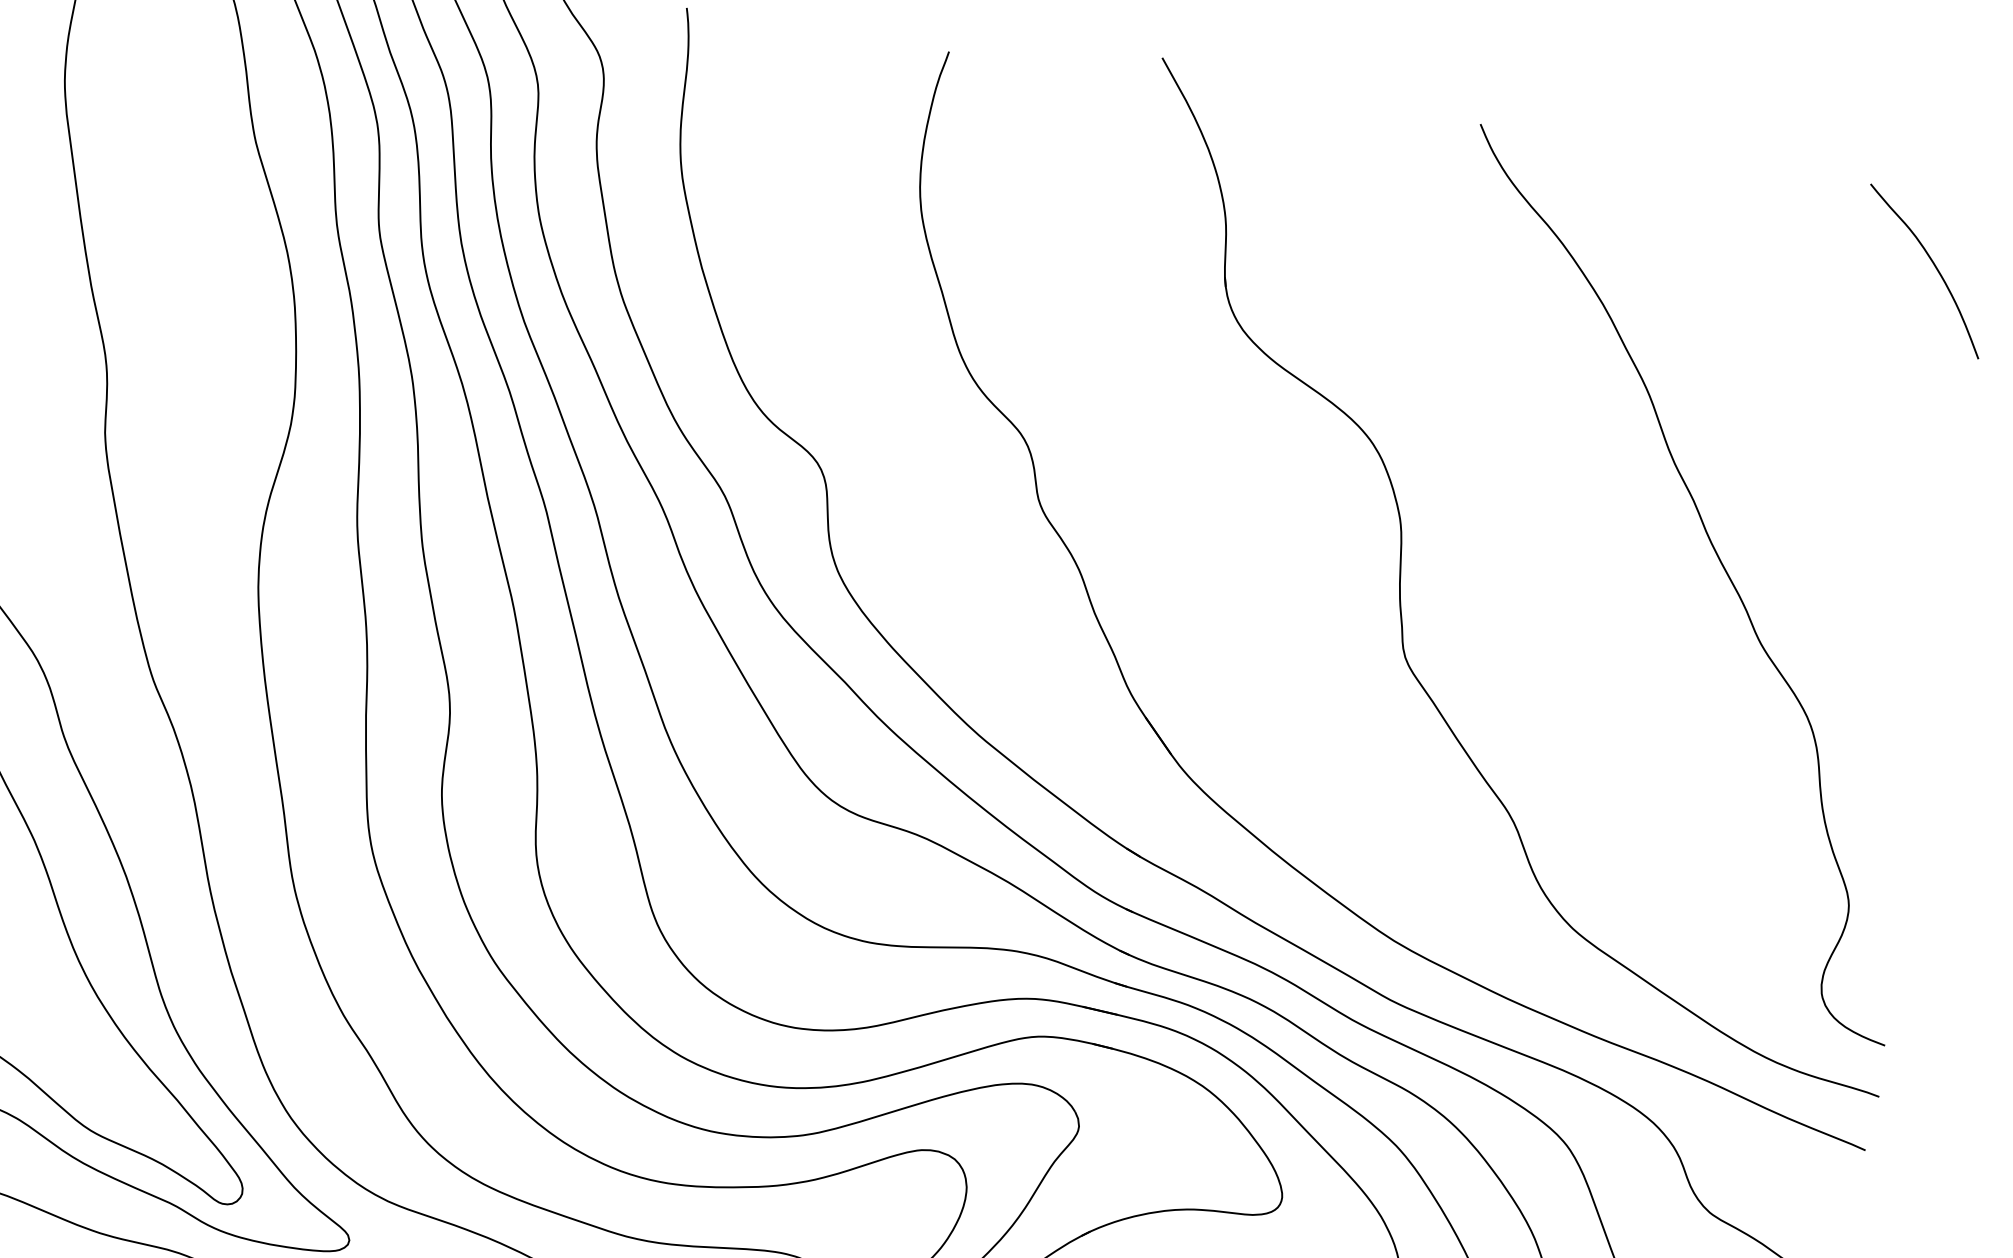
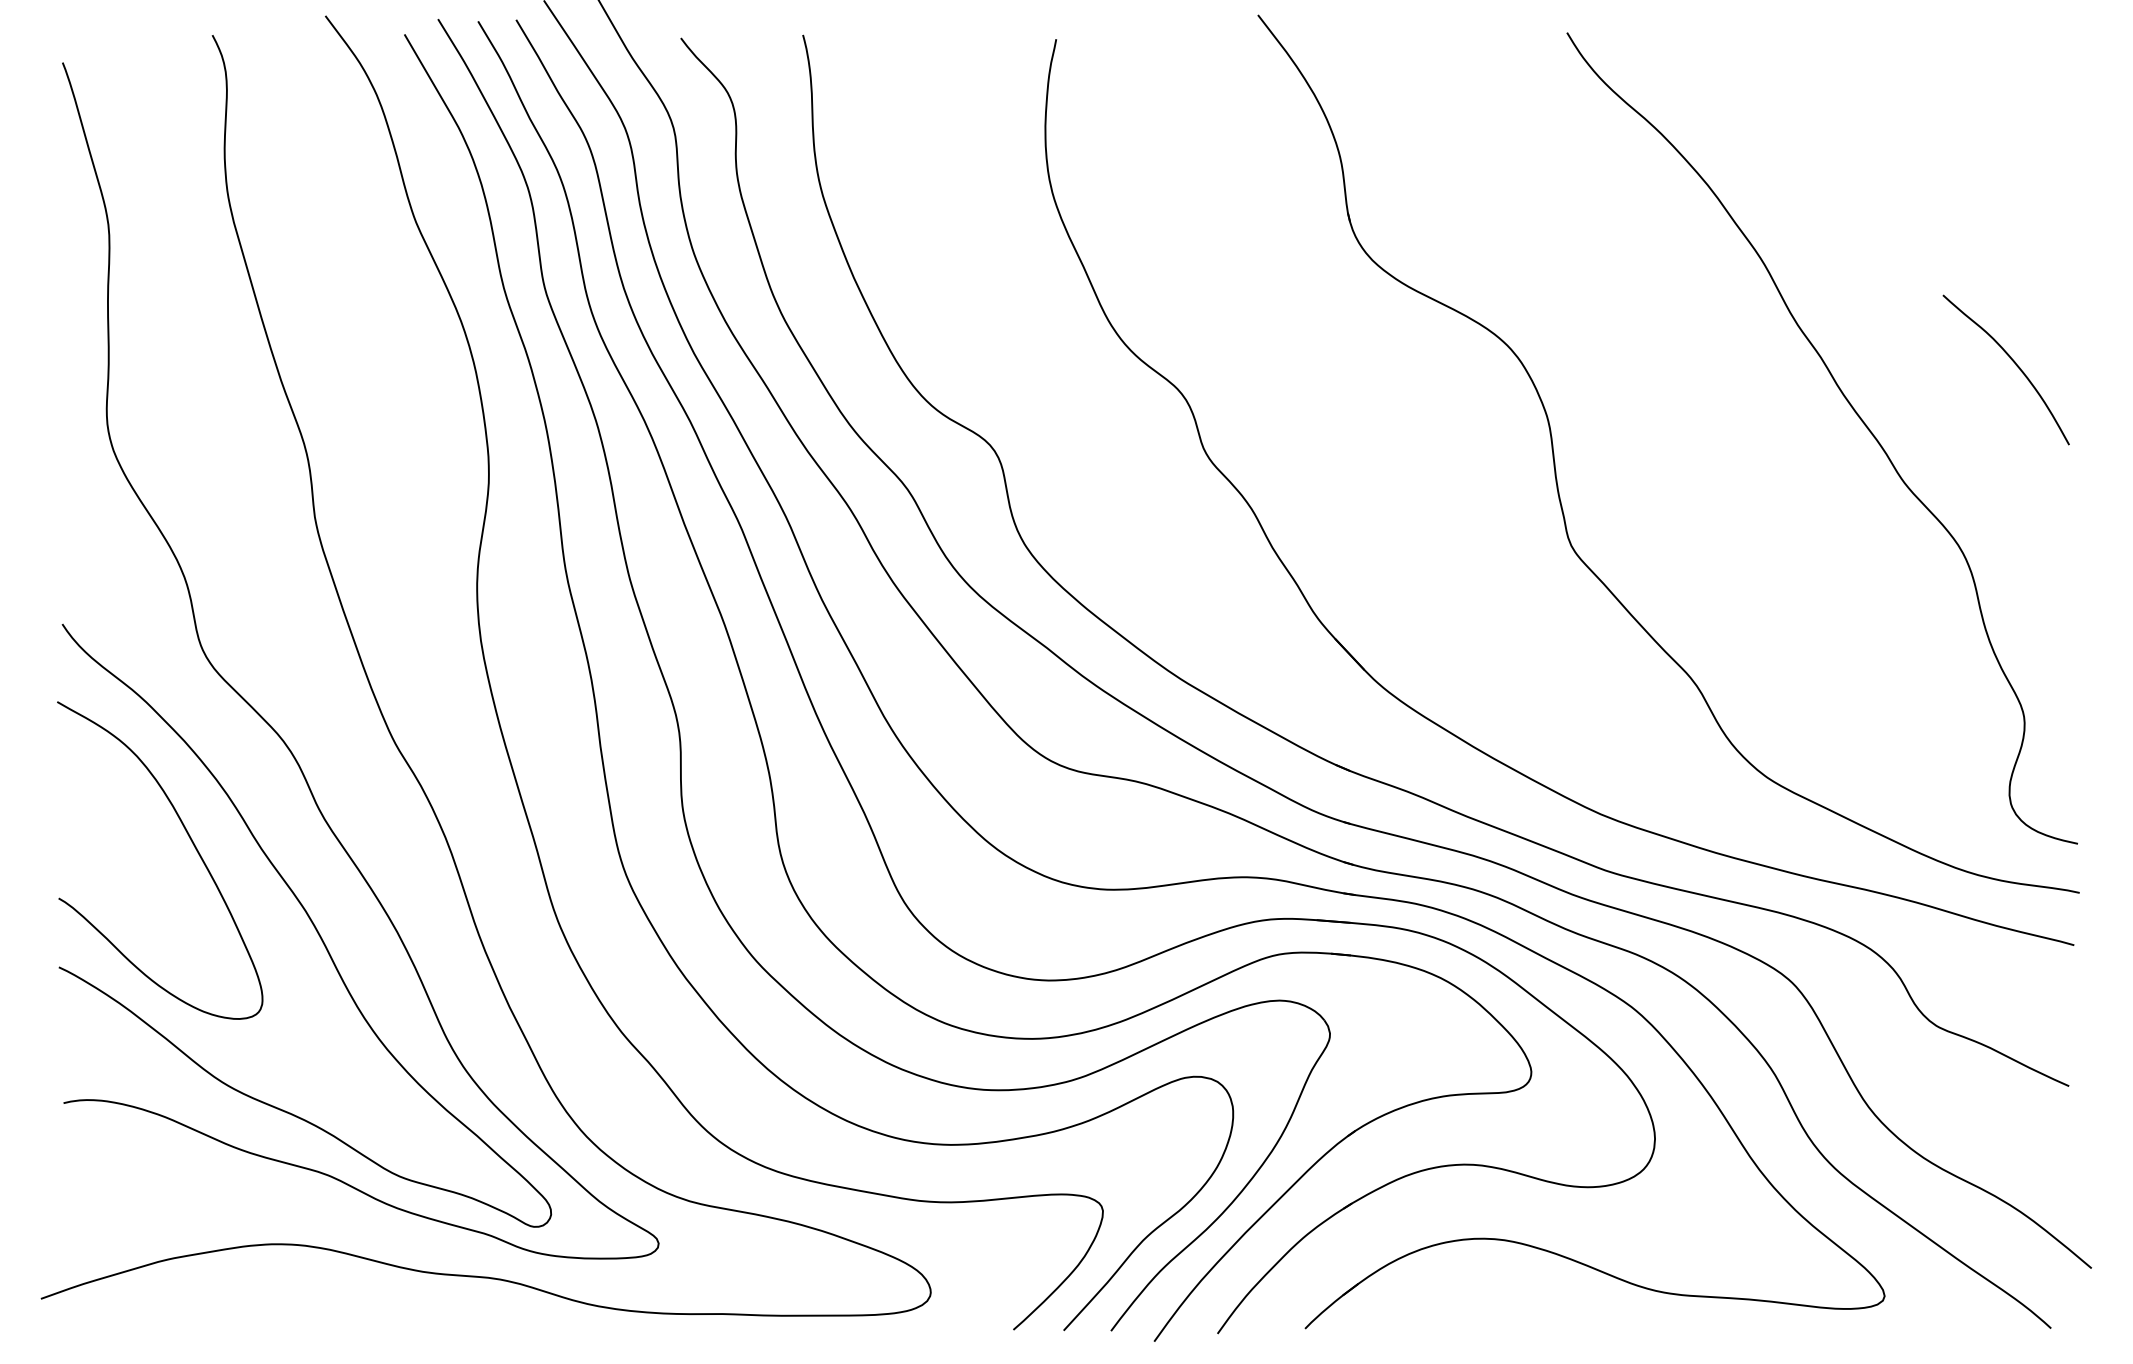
curve: (1932, 263) -> (2012, 361), moved

